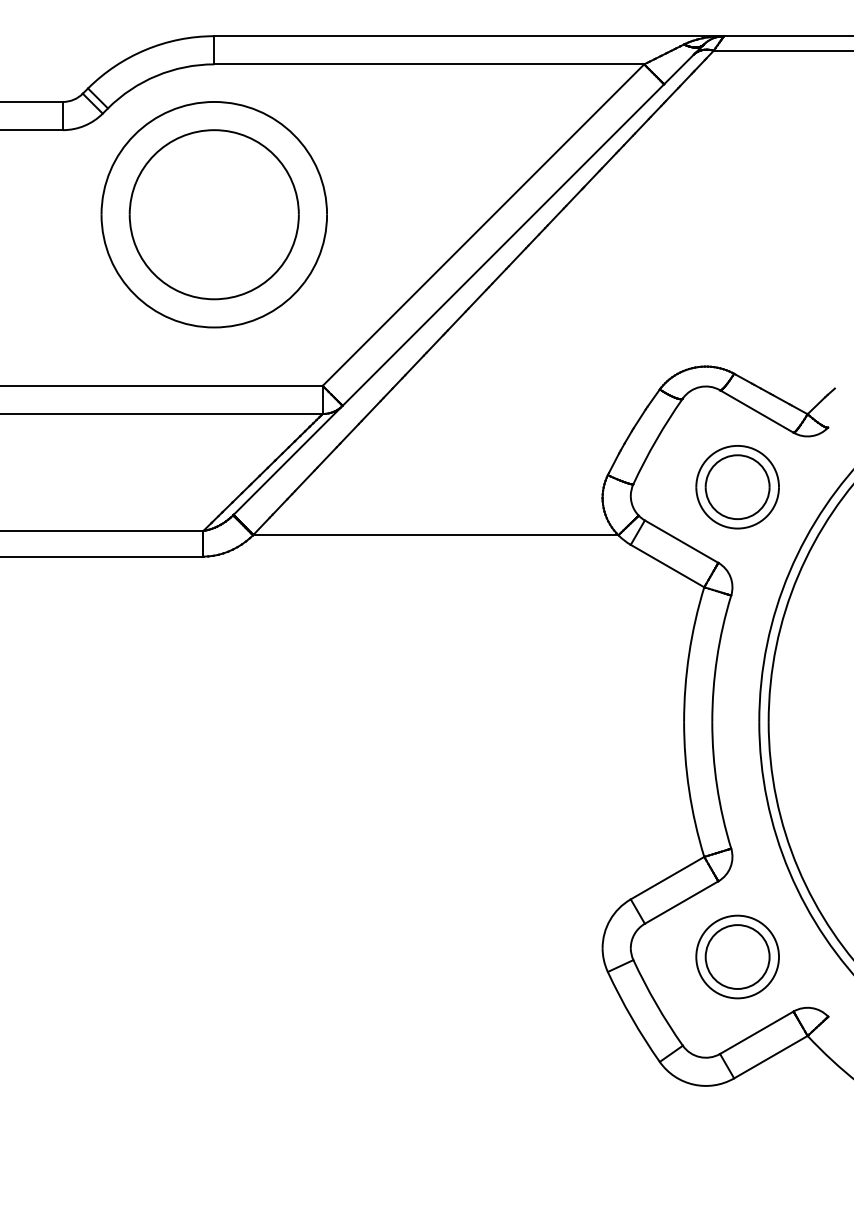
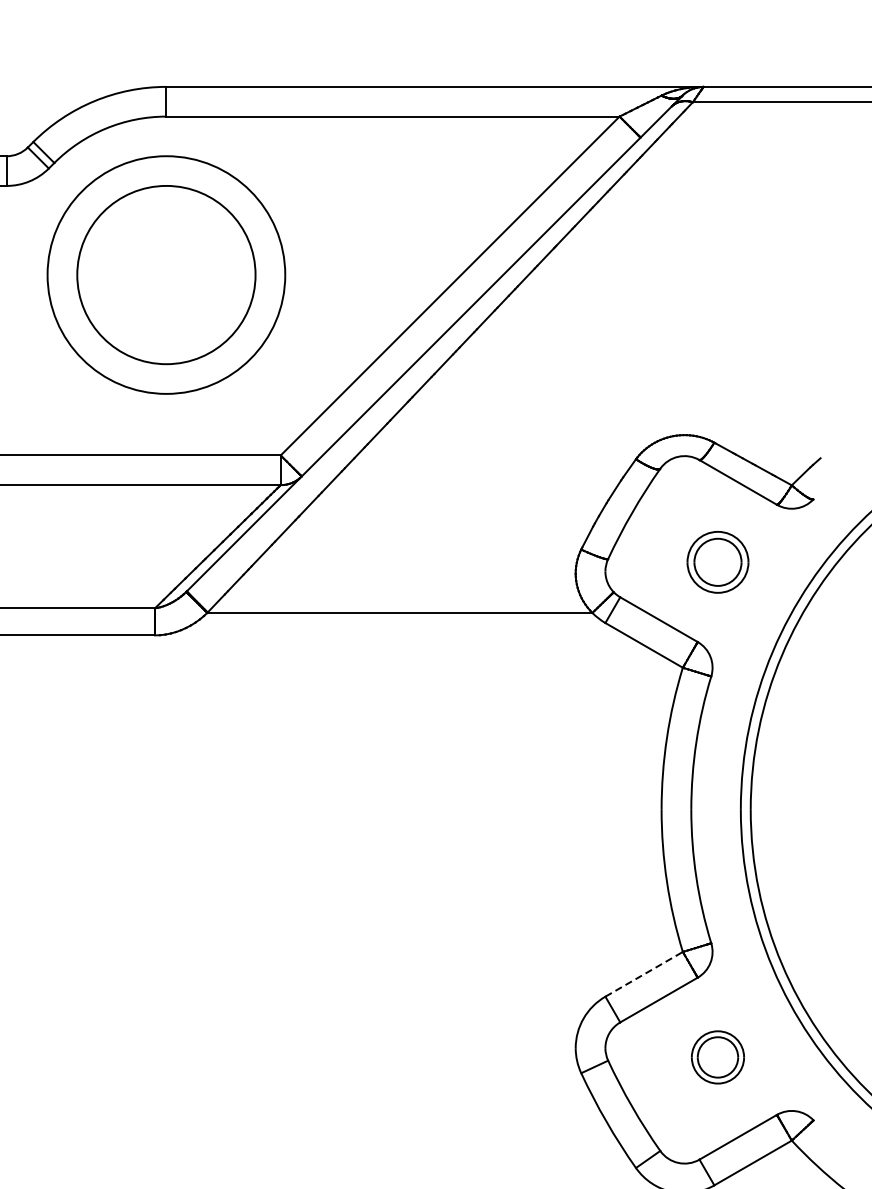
part: (737, 487) -> (717, 562), size x0.7
line: (667, 877) -> (644, 973), solid -> dashed
part: (737, 956) -> (717, 1056), size x0.6

